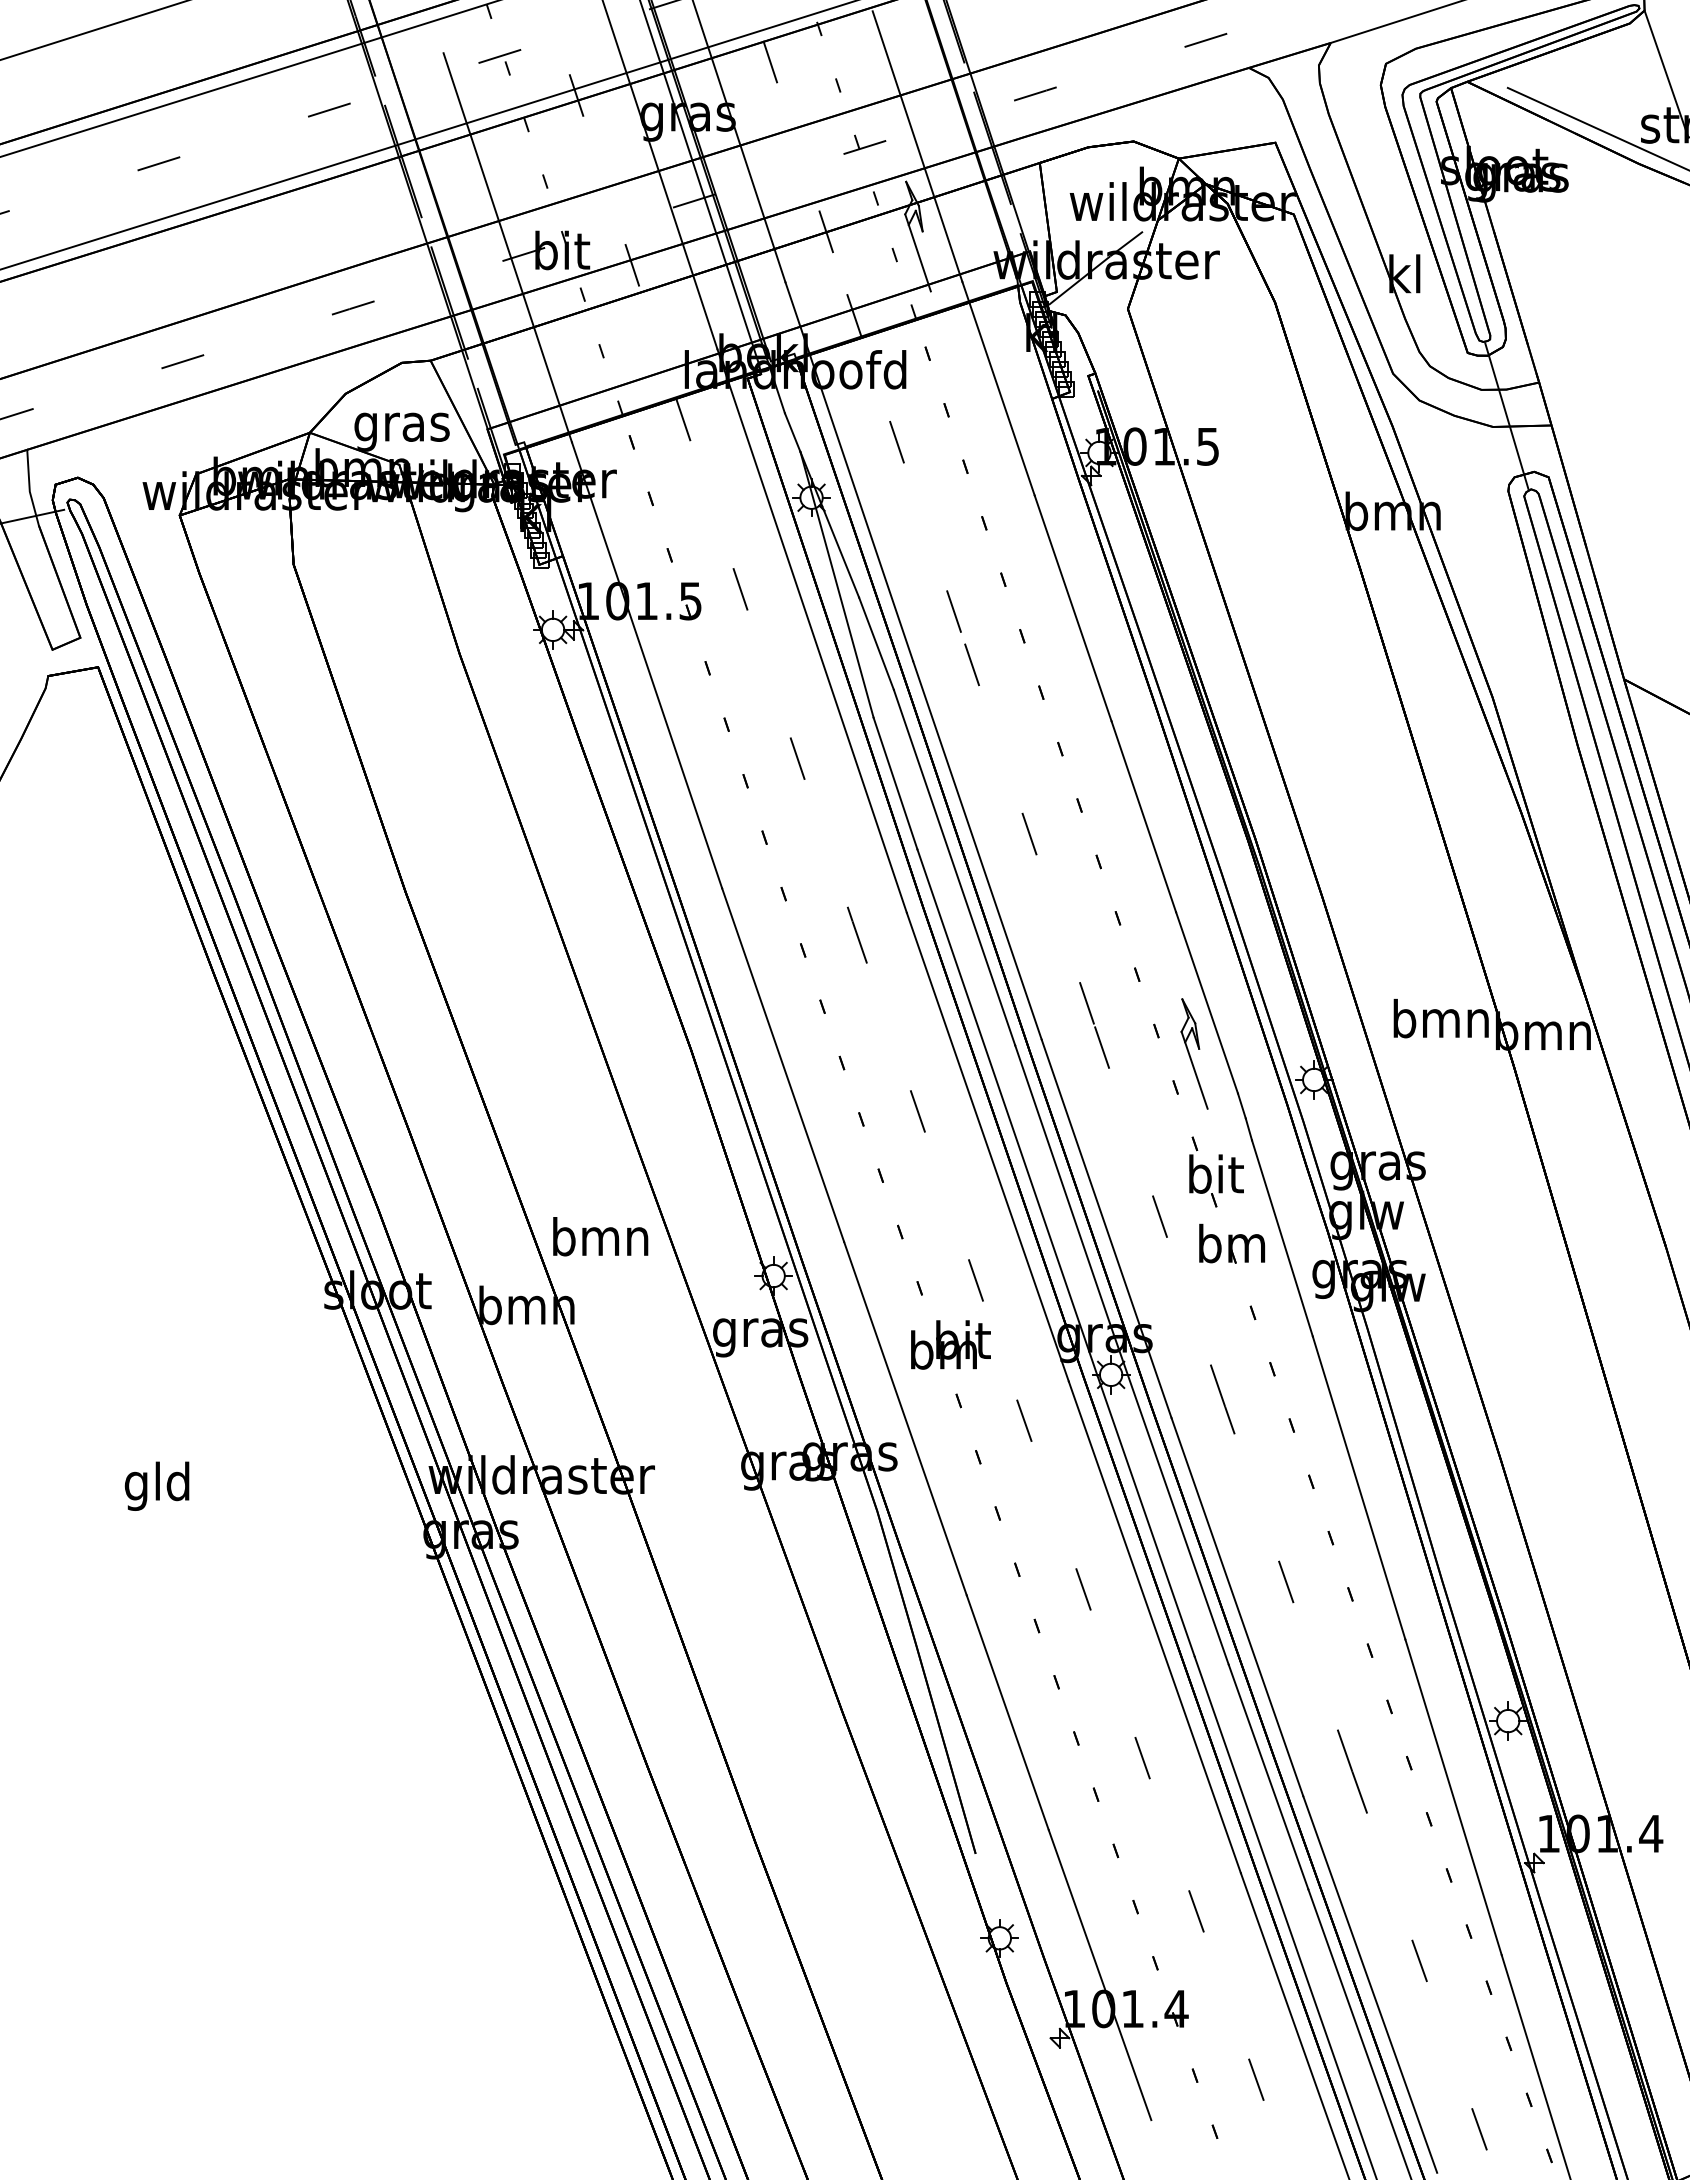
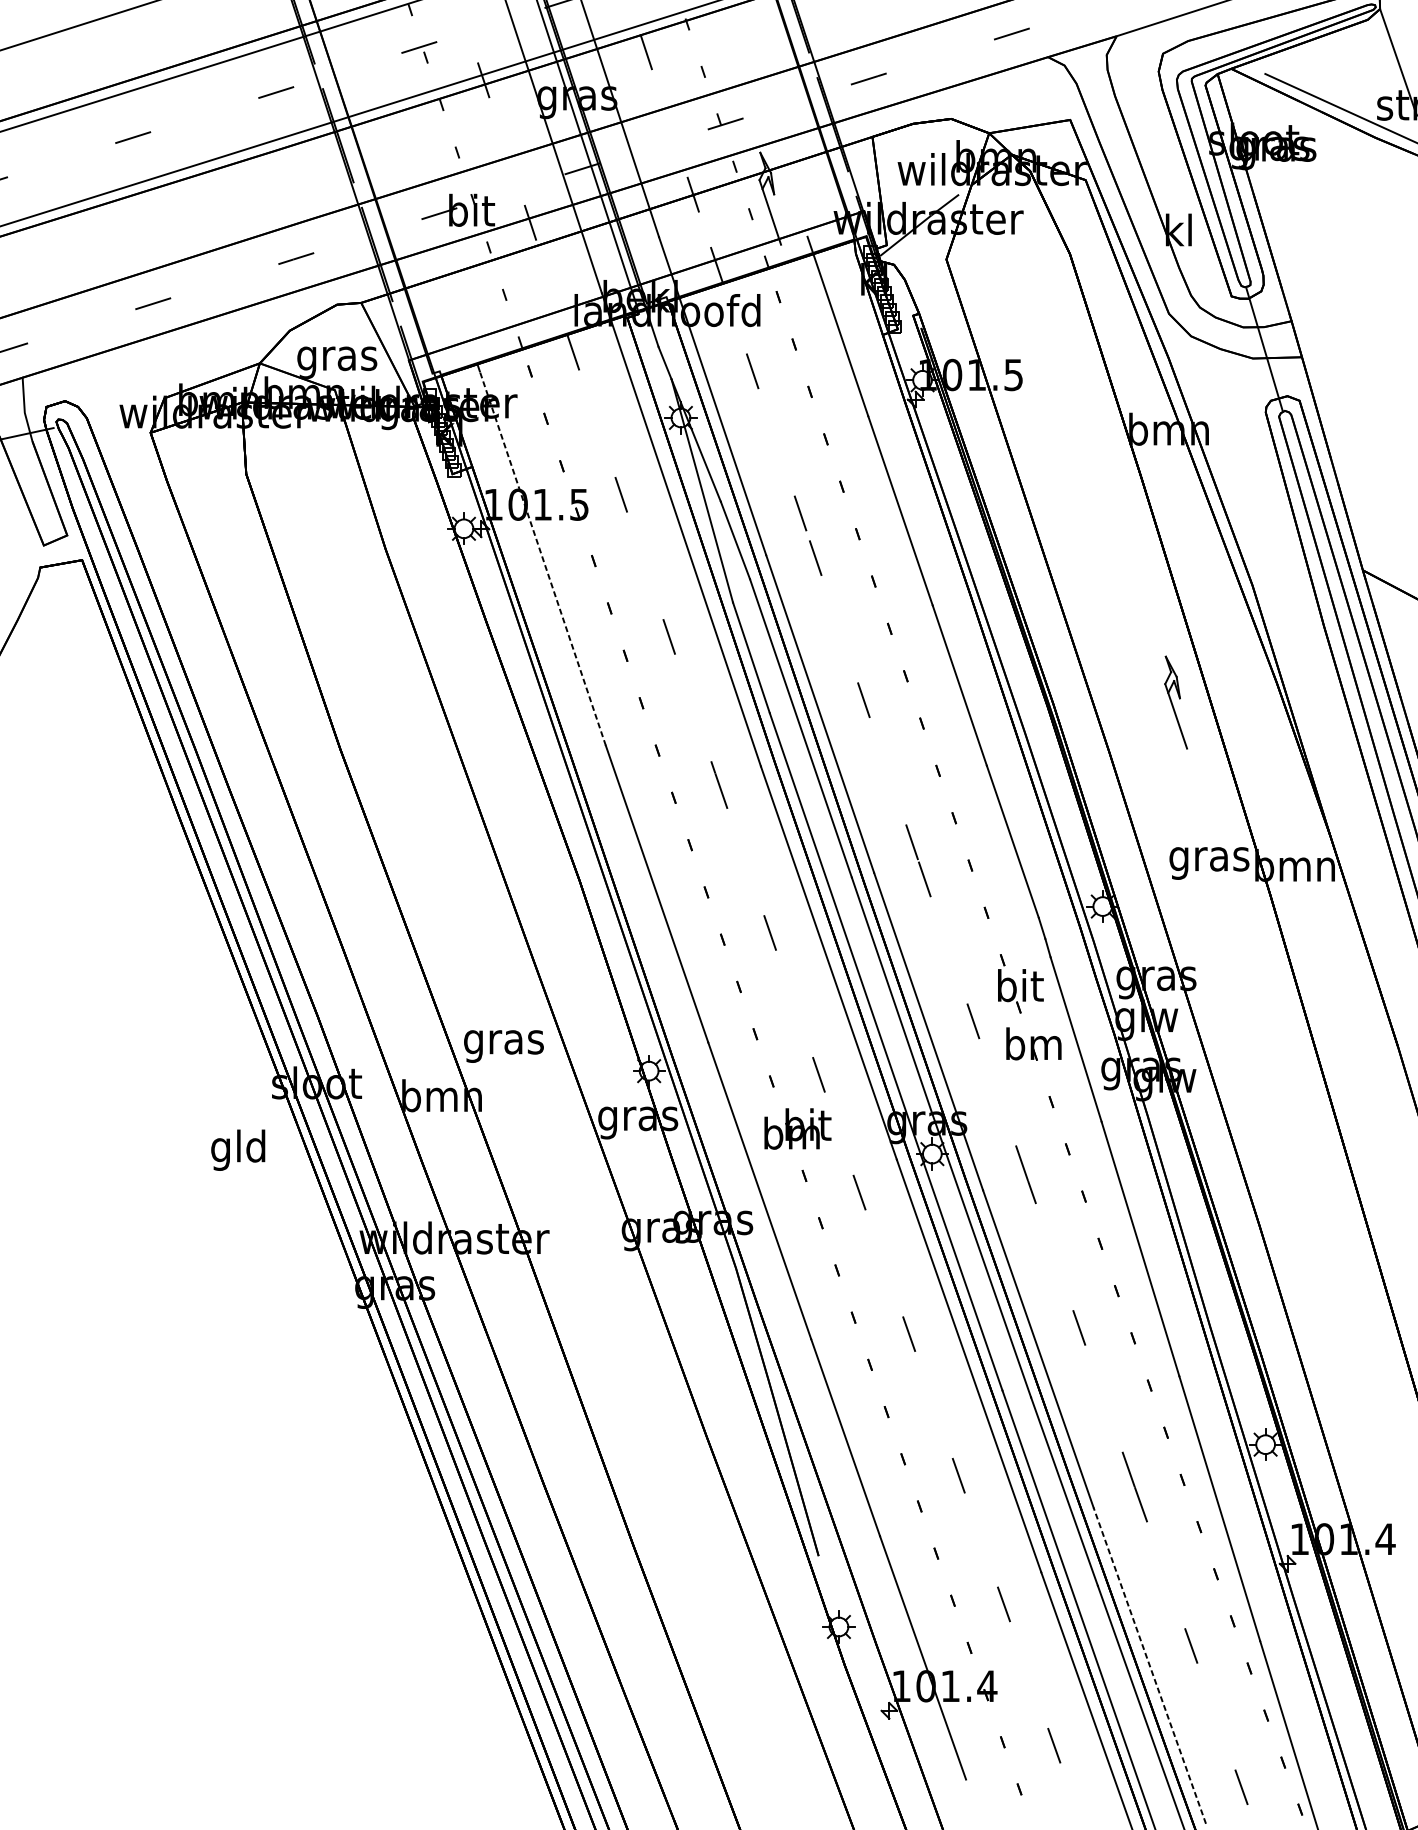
line: (917, 146) -> (769, 123), removed
line: (505, 242) -> (424, 203), removed
line: (646, 664) -> (542, 557), solid -> dashed
text: (1440, 1023) -> (1208, 859), bmn -> gras
part: (1194, 1053) -> (1176, 702), moved
text: (600, 1241) -> (503, 1042), bmn -> gras
text: (156, 1485) -> (237, 1149), moved
line: (1370, 1984) -> (1150, 1665), solid -> dashed

